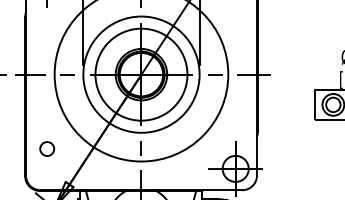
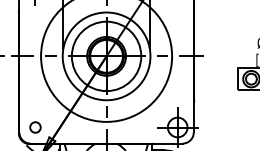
circle: (47, 149) -> (35, 127), moved

